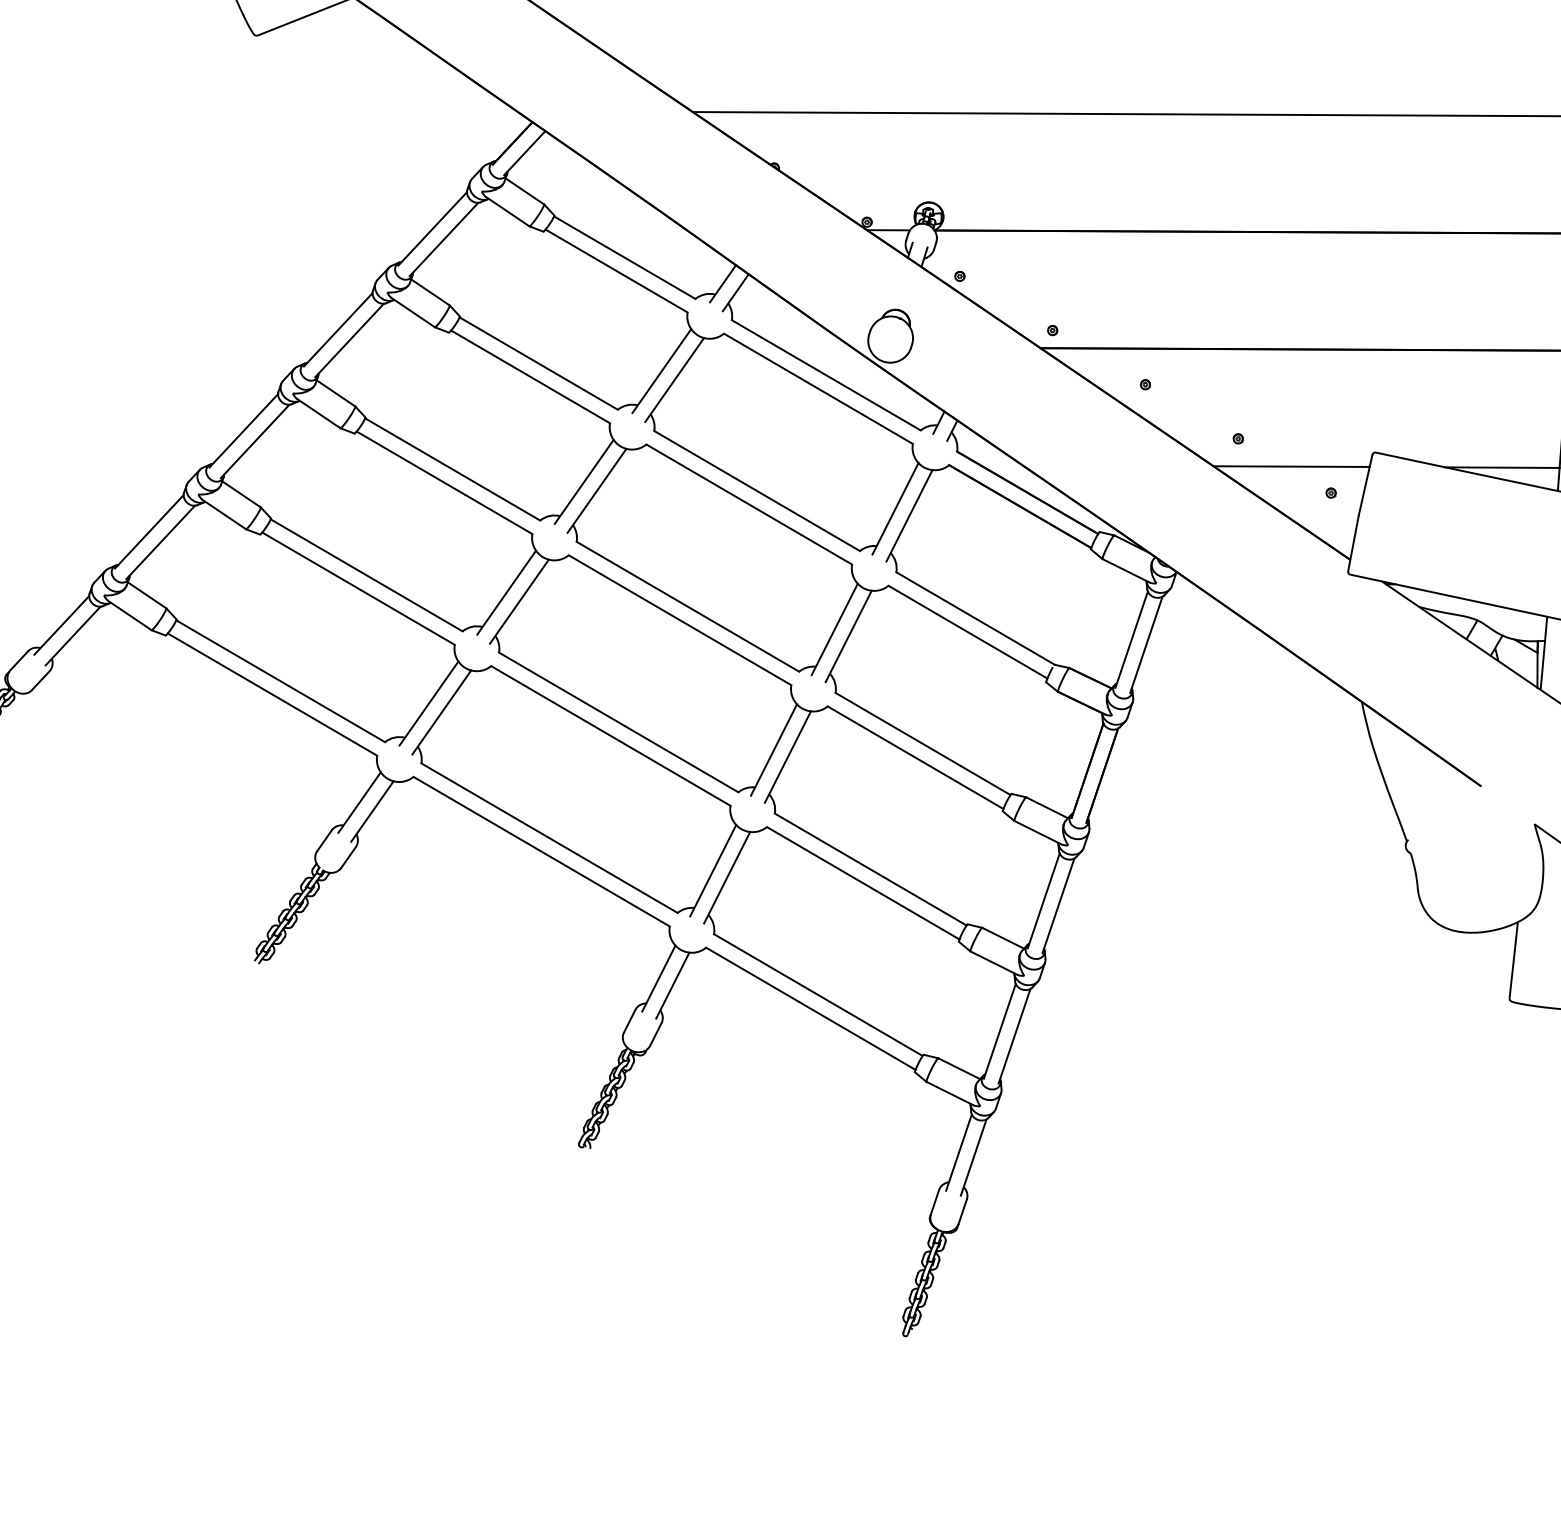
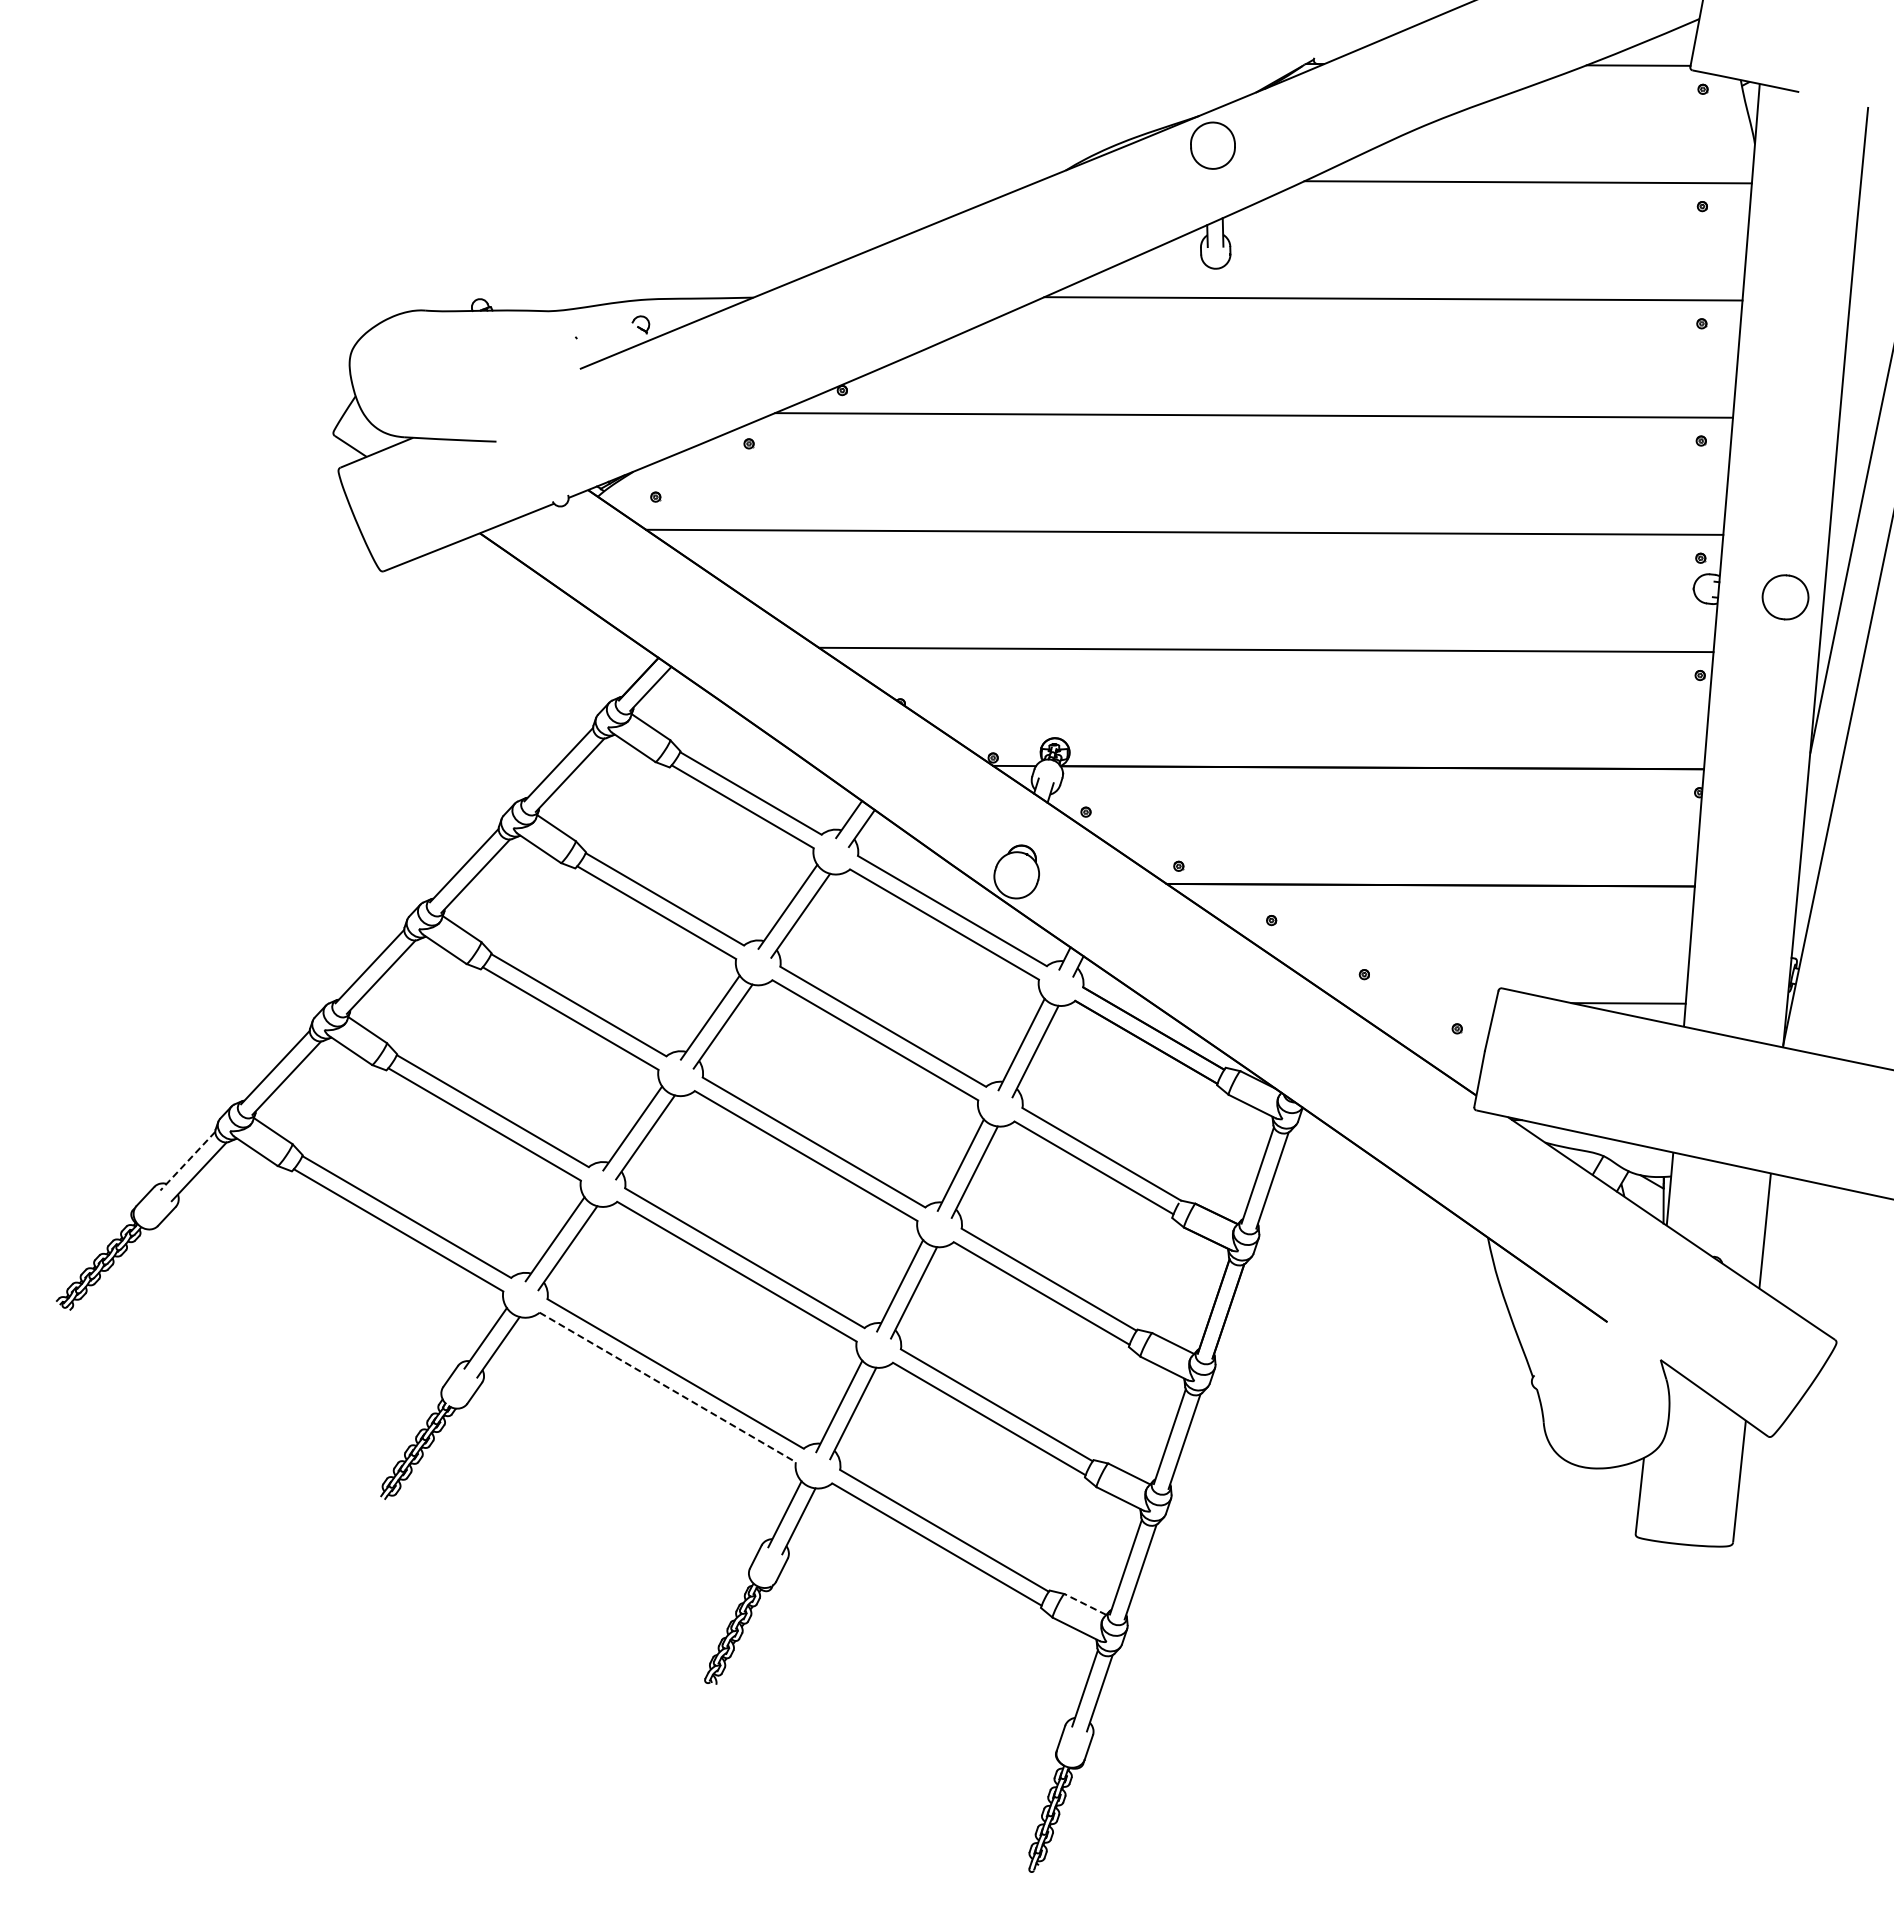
line: (1291, 466) -> (1417, 1002), removed
line: (61, 625) -> (187, 1161), solid -> dashed
line: (542, 851) -> (668, 1387), solid -> dashed
line: (958, 1068) -> (1084, 1604), solid -> dashed

